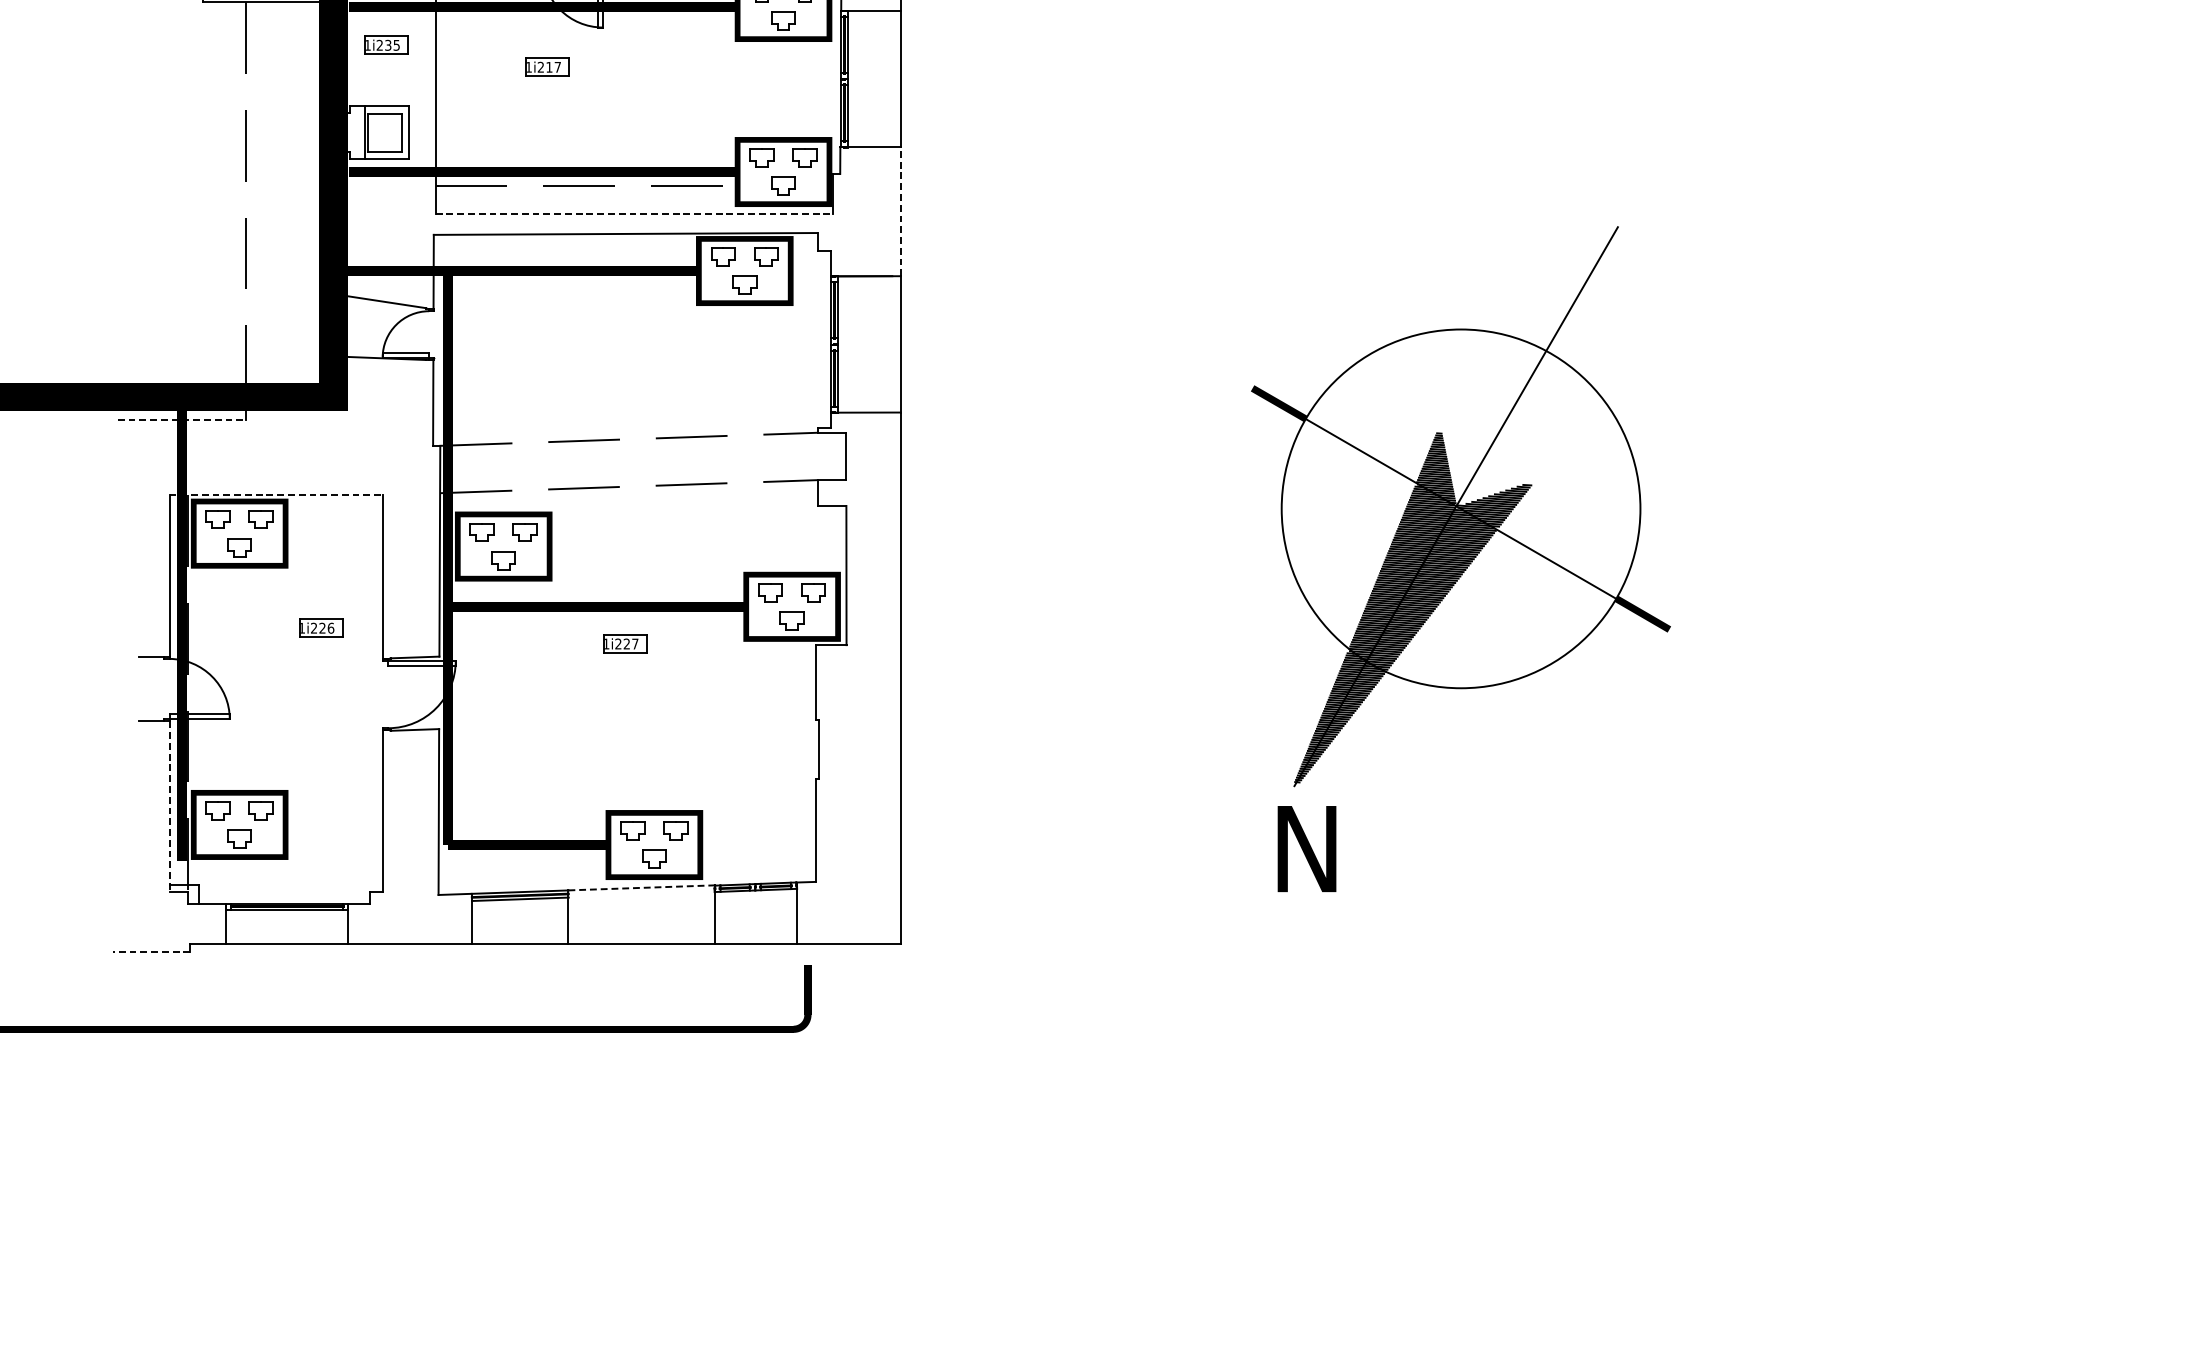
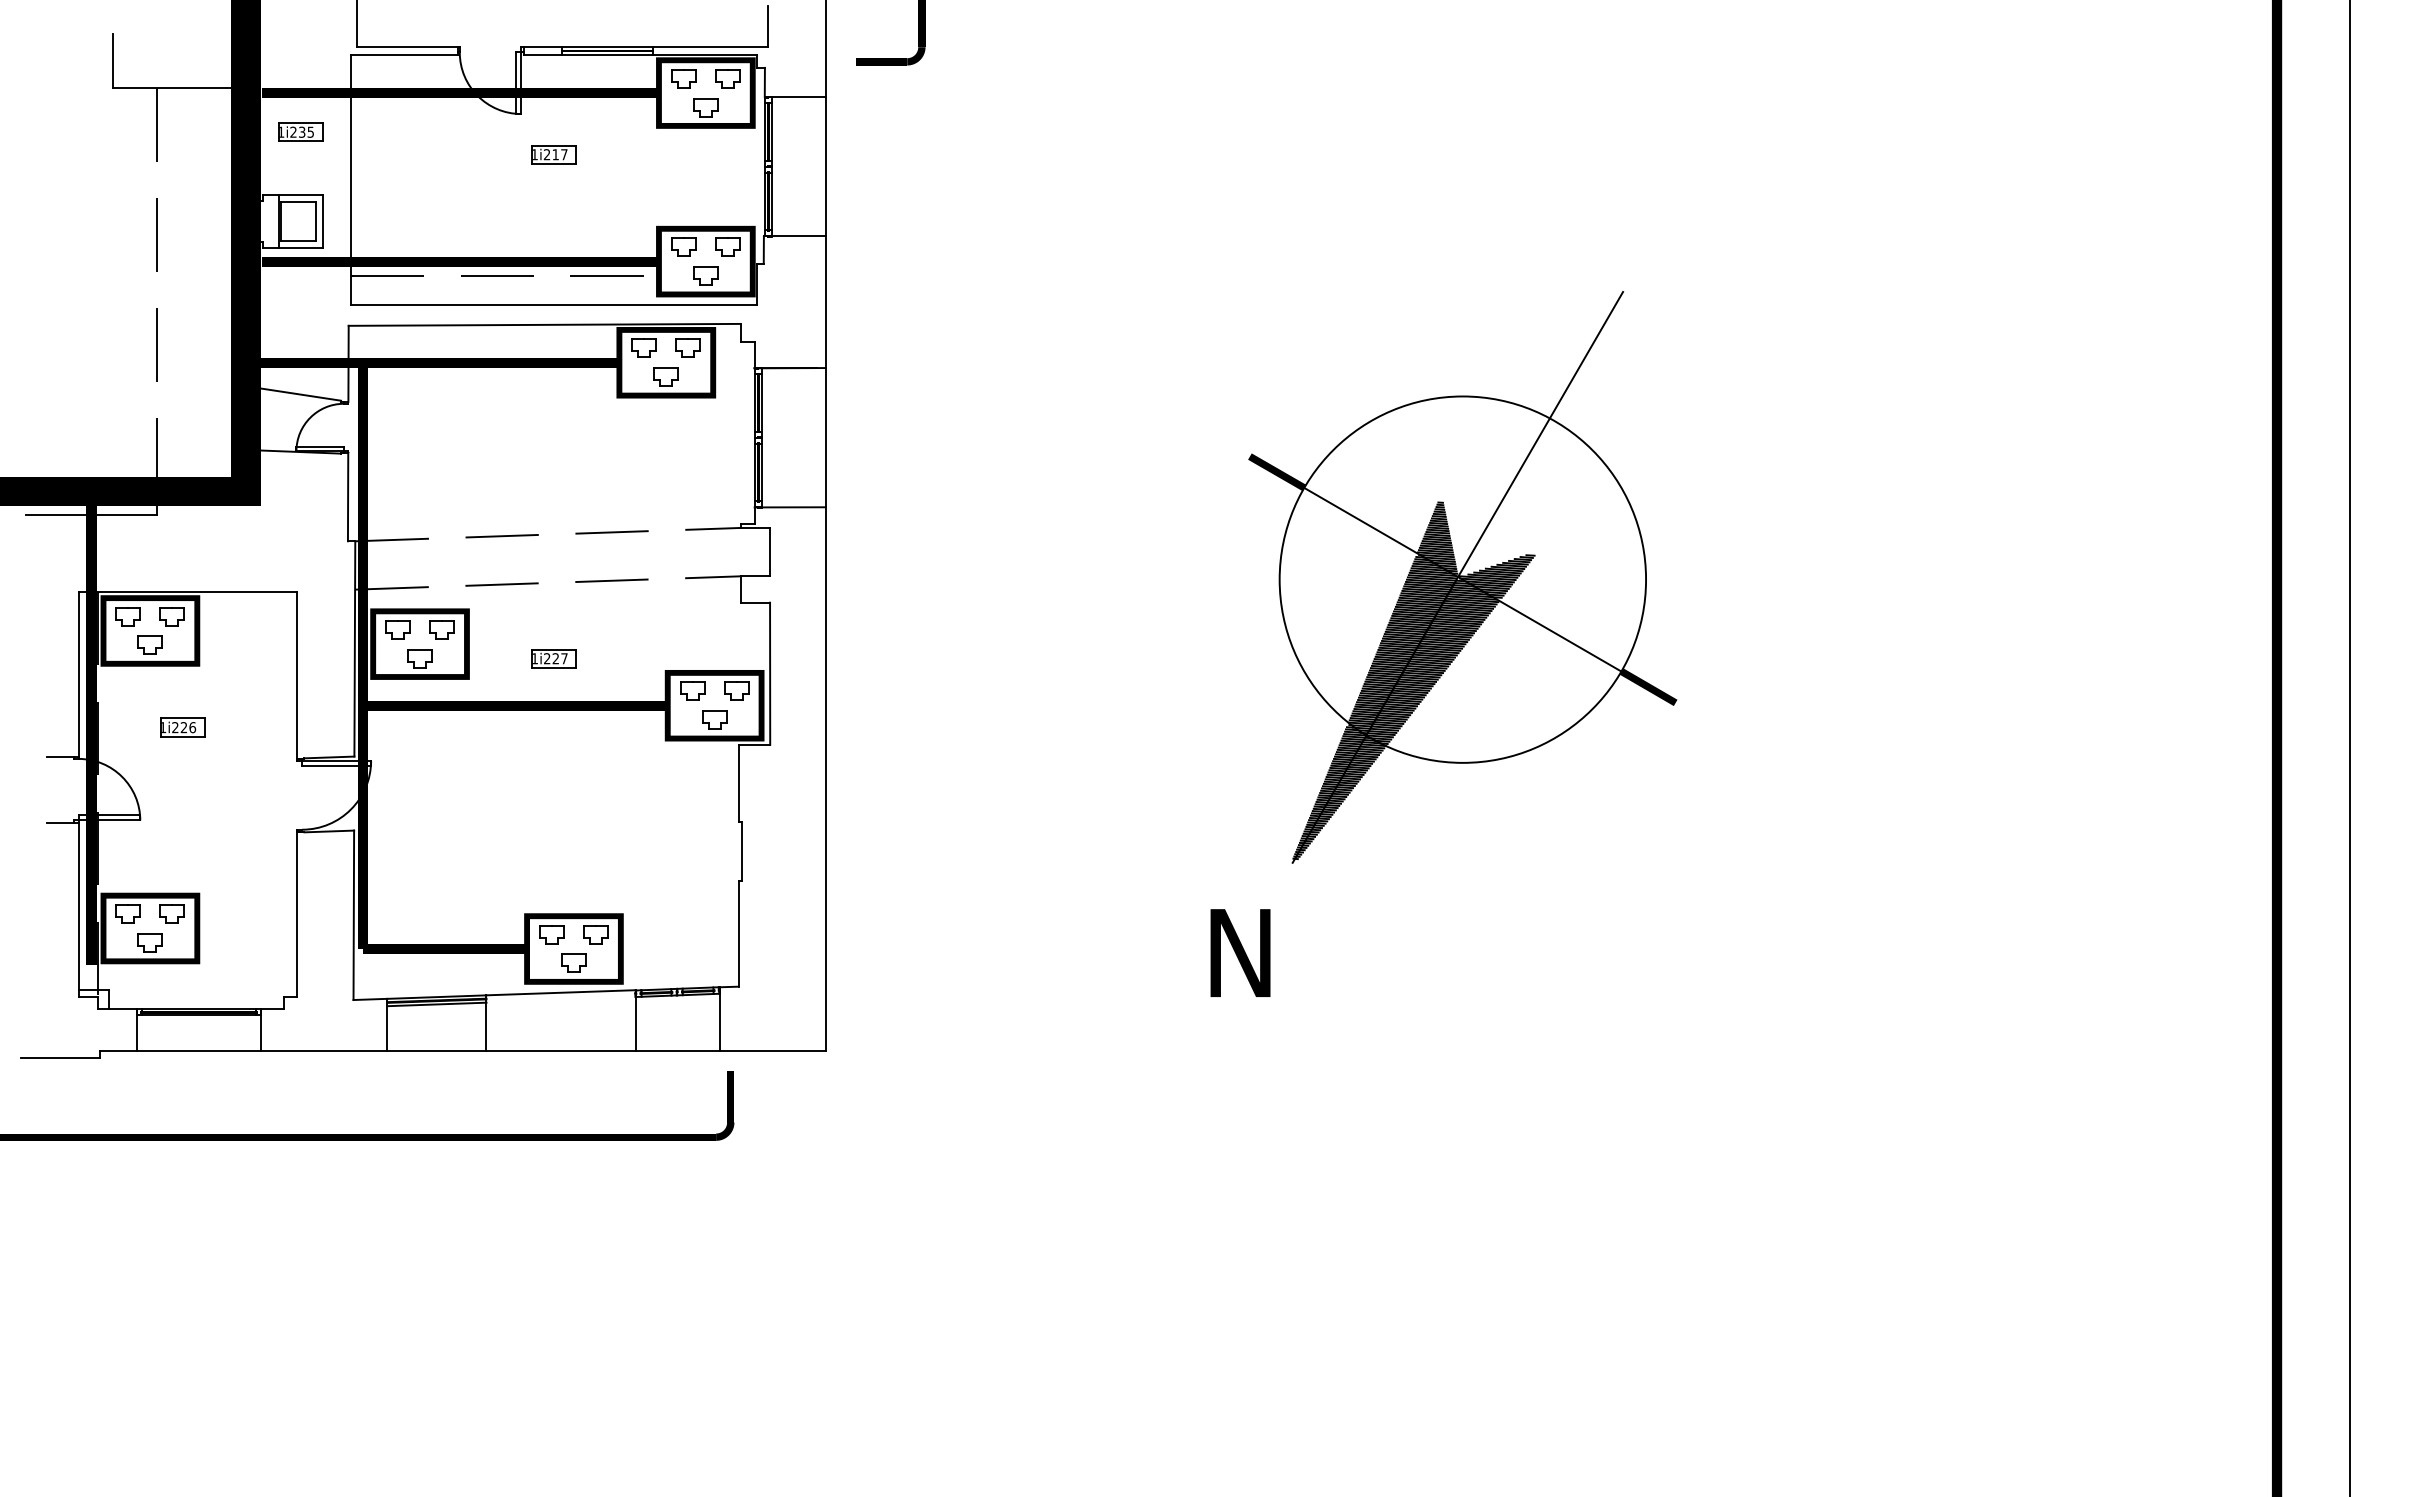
part: (547, 67) -> (553, 154), moved
line: (900, 212) -> (825, 302), dashed -> solid
line: (634, 213) -> (553, 304), dashed -> solid
line: (182, 419) -> (91, 514), dashed -> solid
line: (276, 494) -> (188, 591), dashed -> solid
part: (1460, 506) -> (1462, 577), moved
part: (321, 628) -> (182, 727), moved
part: (624, 643) -> (553, 658), moved
line: (169, 807) -> (78, 910), dashed -> solid
line: (641, 887) -> (560, 992), dashed -> solid
line: (151, 951) -> (60, 1057), dashed -> solid

